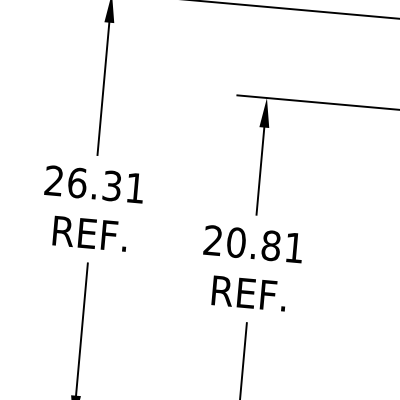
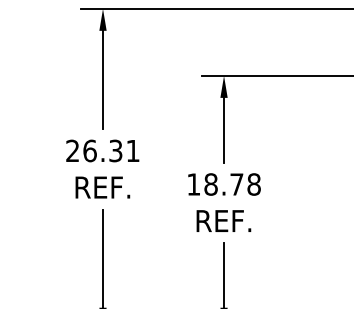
text: (253, 244) -> (223, 184), 20.81 -> 18.78

